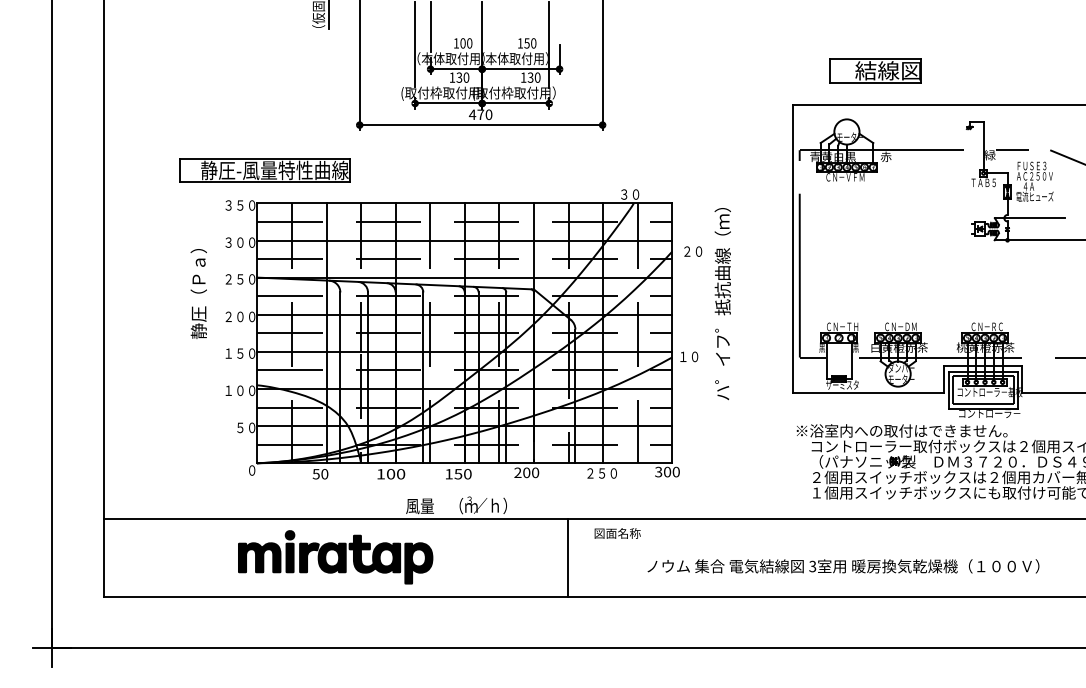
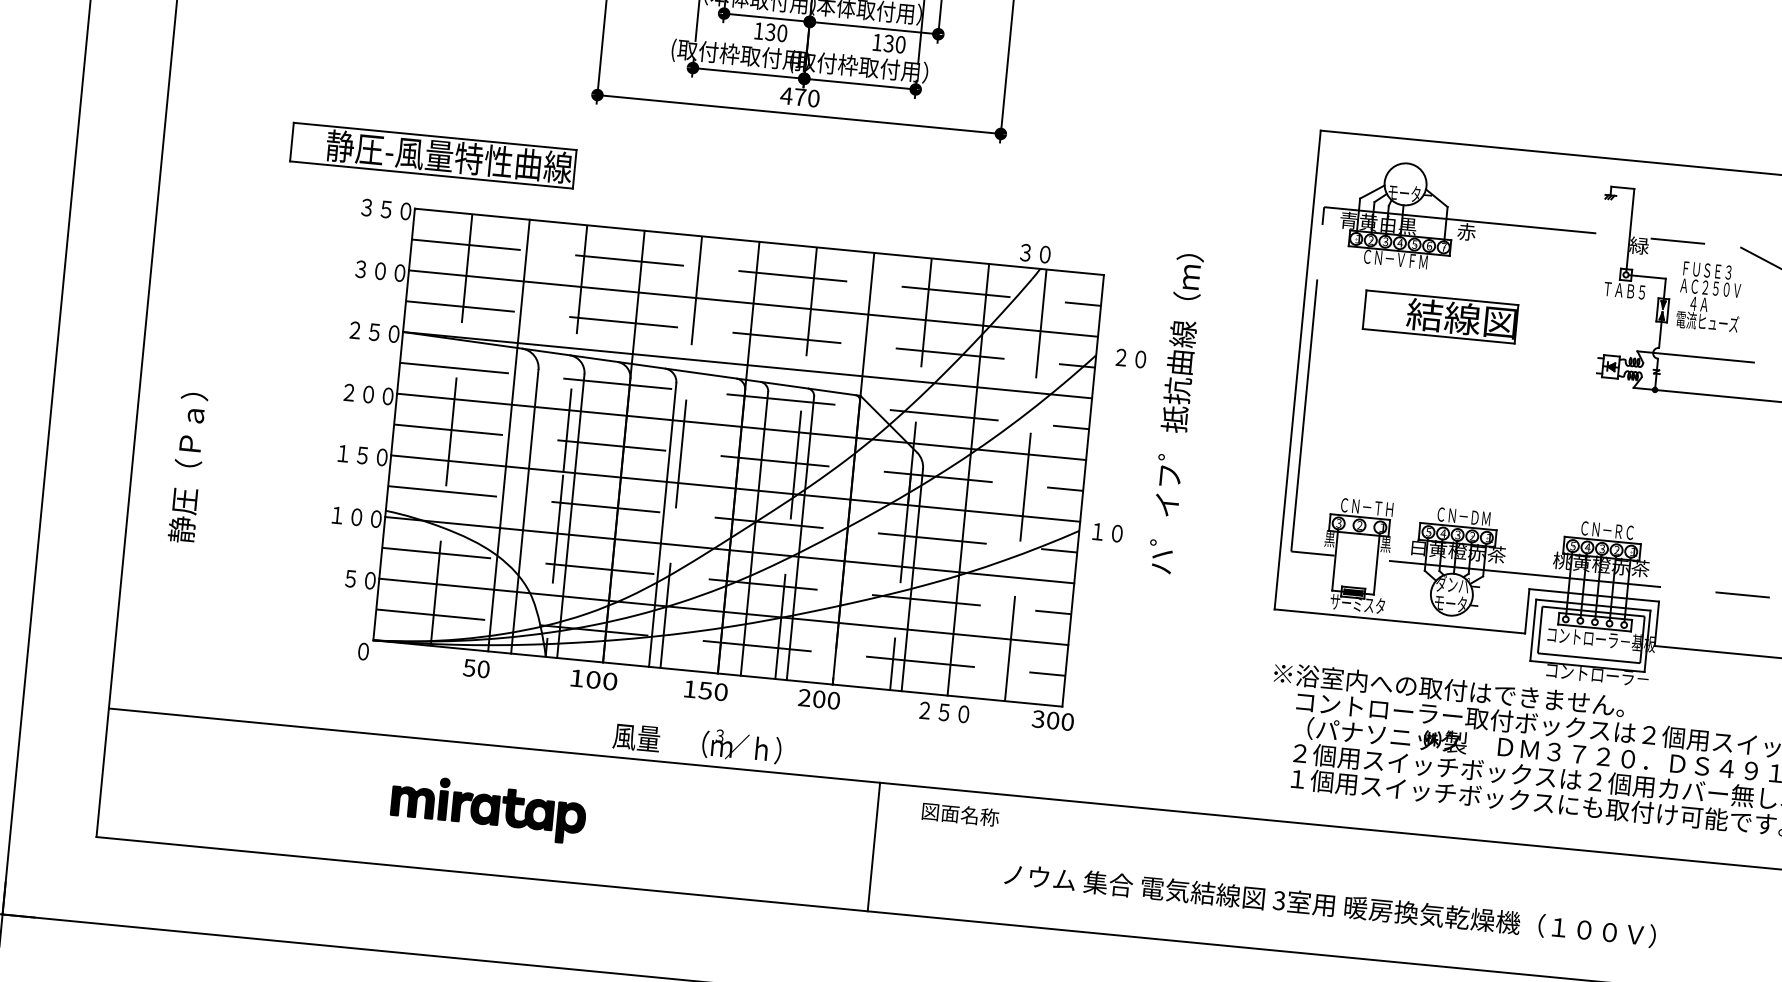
part: (875, 70) -> (1440, 316), moved
text: (198, 293) -> (187, 466), moved
text: (722, 304) -> (1174, 414), moved
part: (335, 557) -> (488, 809), size x0.6

